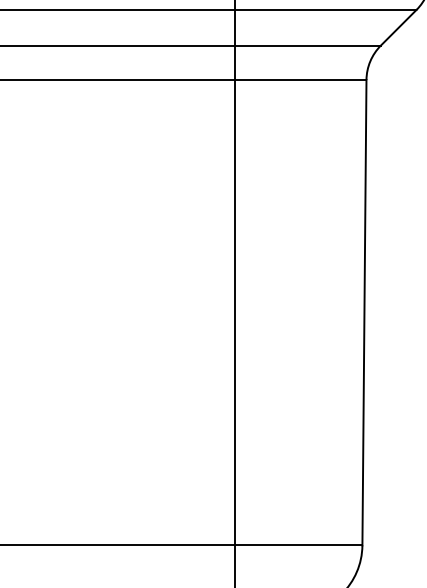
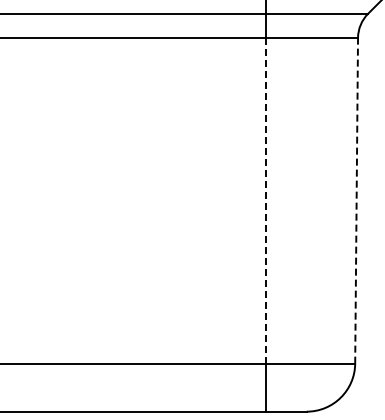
line: (234, 312) -> (265, 200), solid -> dashed
line: (364, 312) -> (356, 200), solid -> dashed

